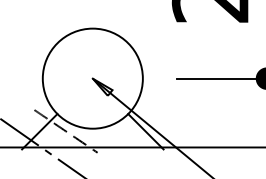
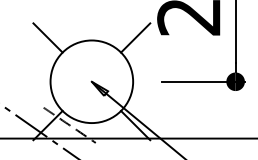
line: (39, 25) -> (47, 37), added
line: (145, 25) -> (135, 37), added

